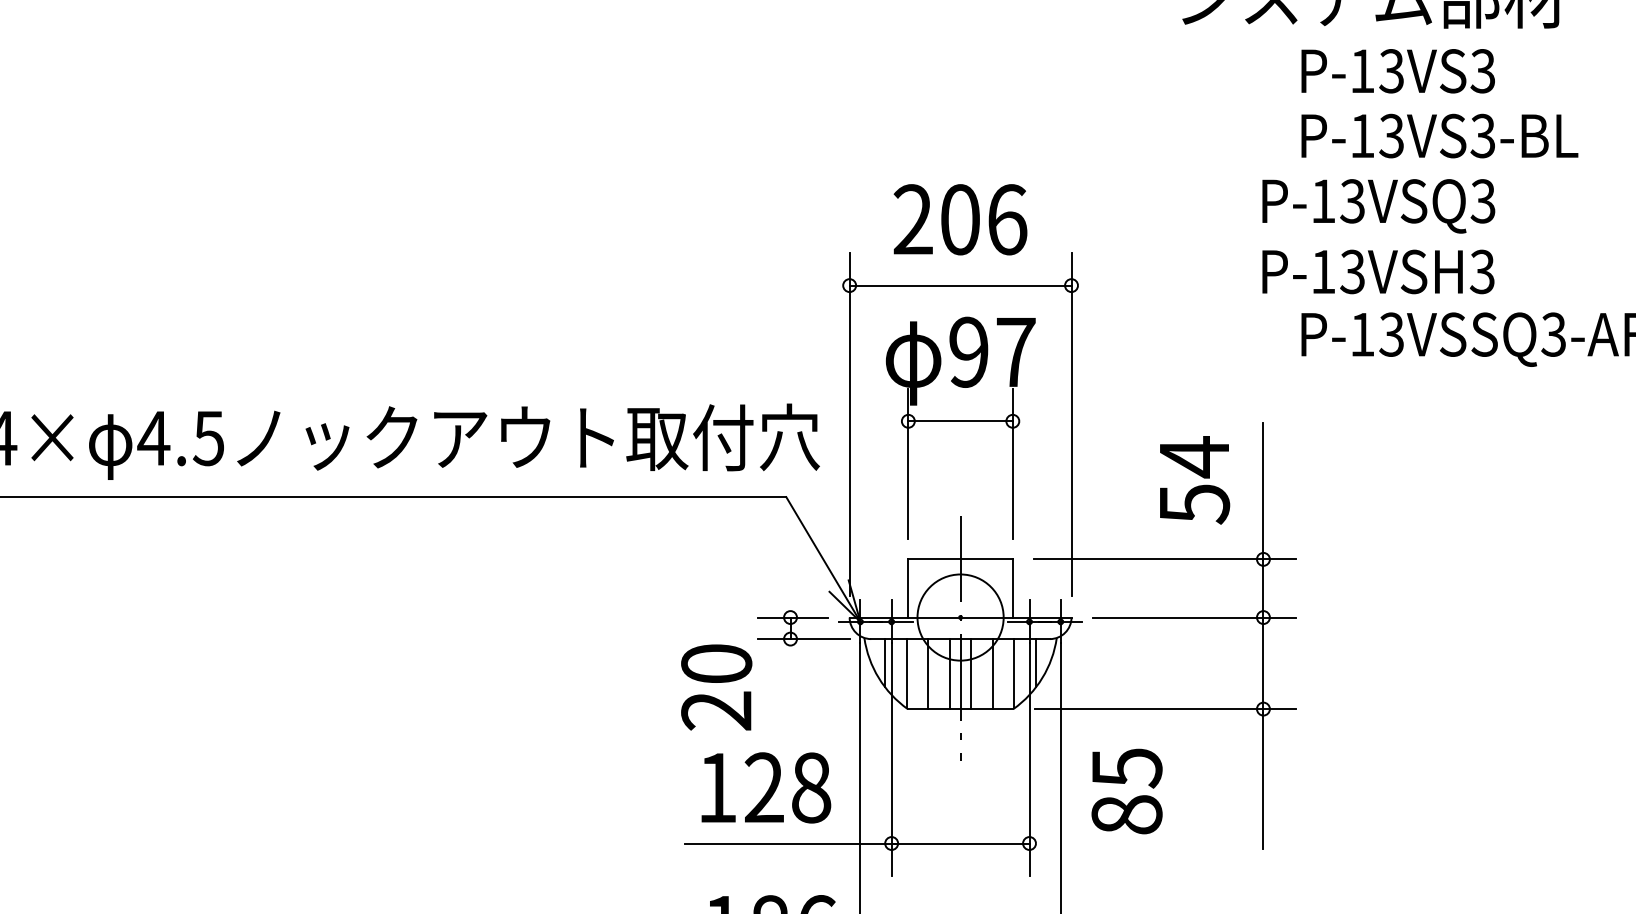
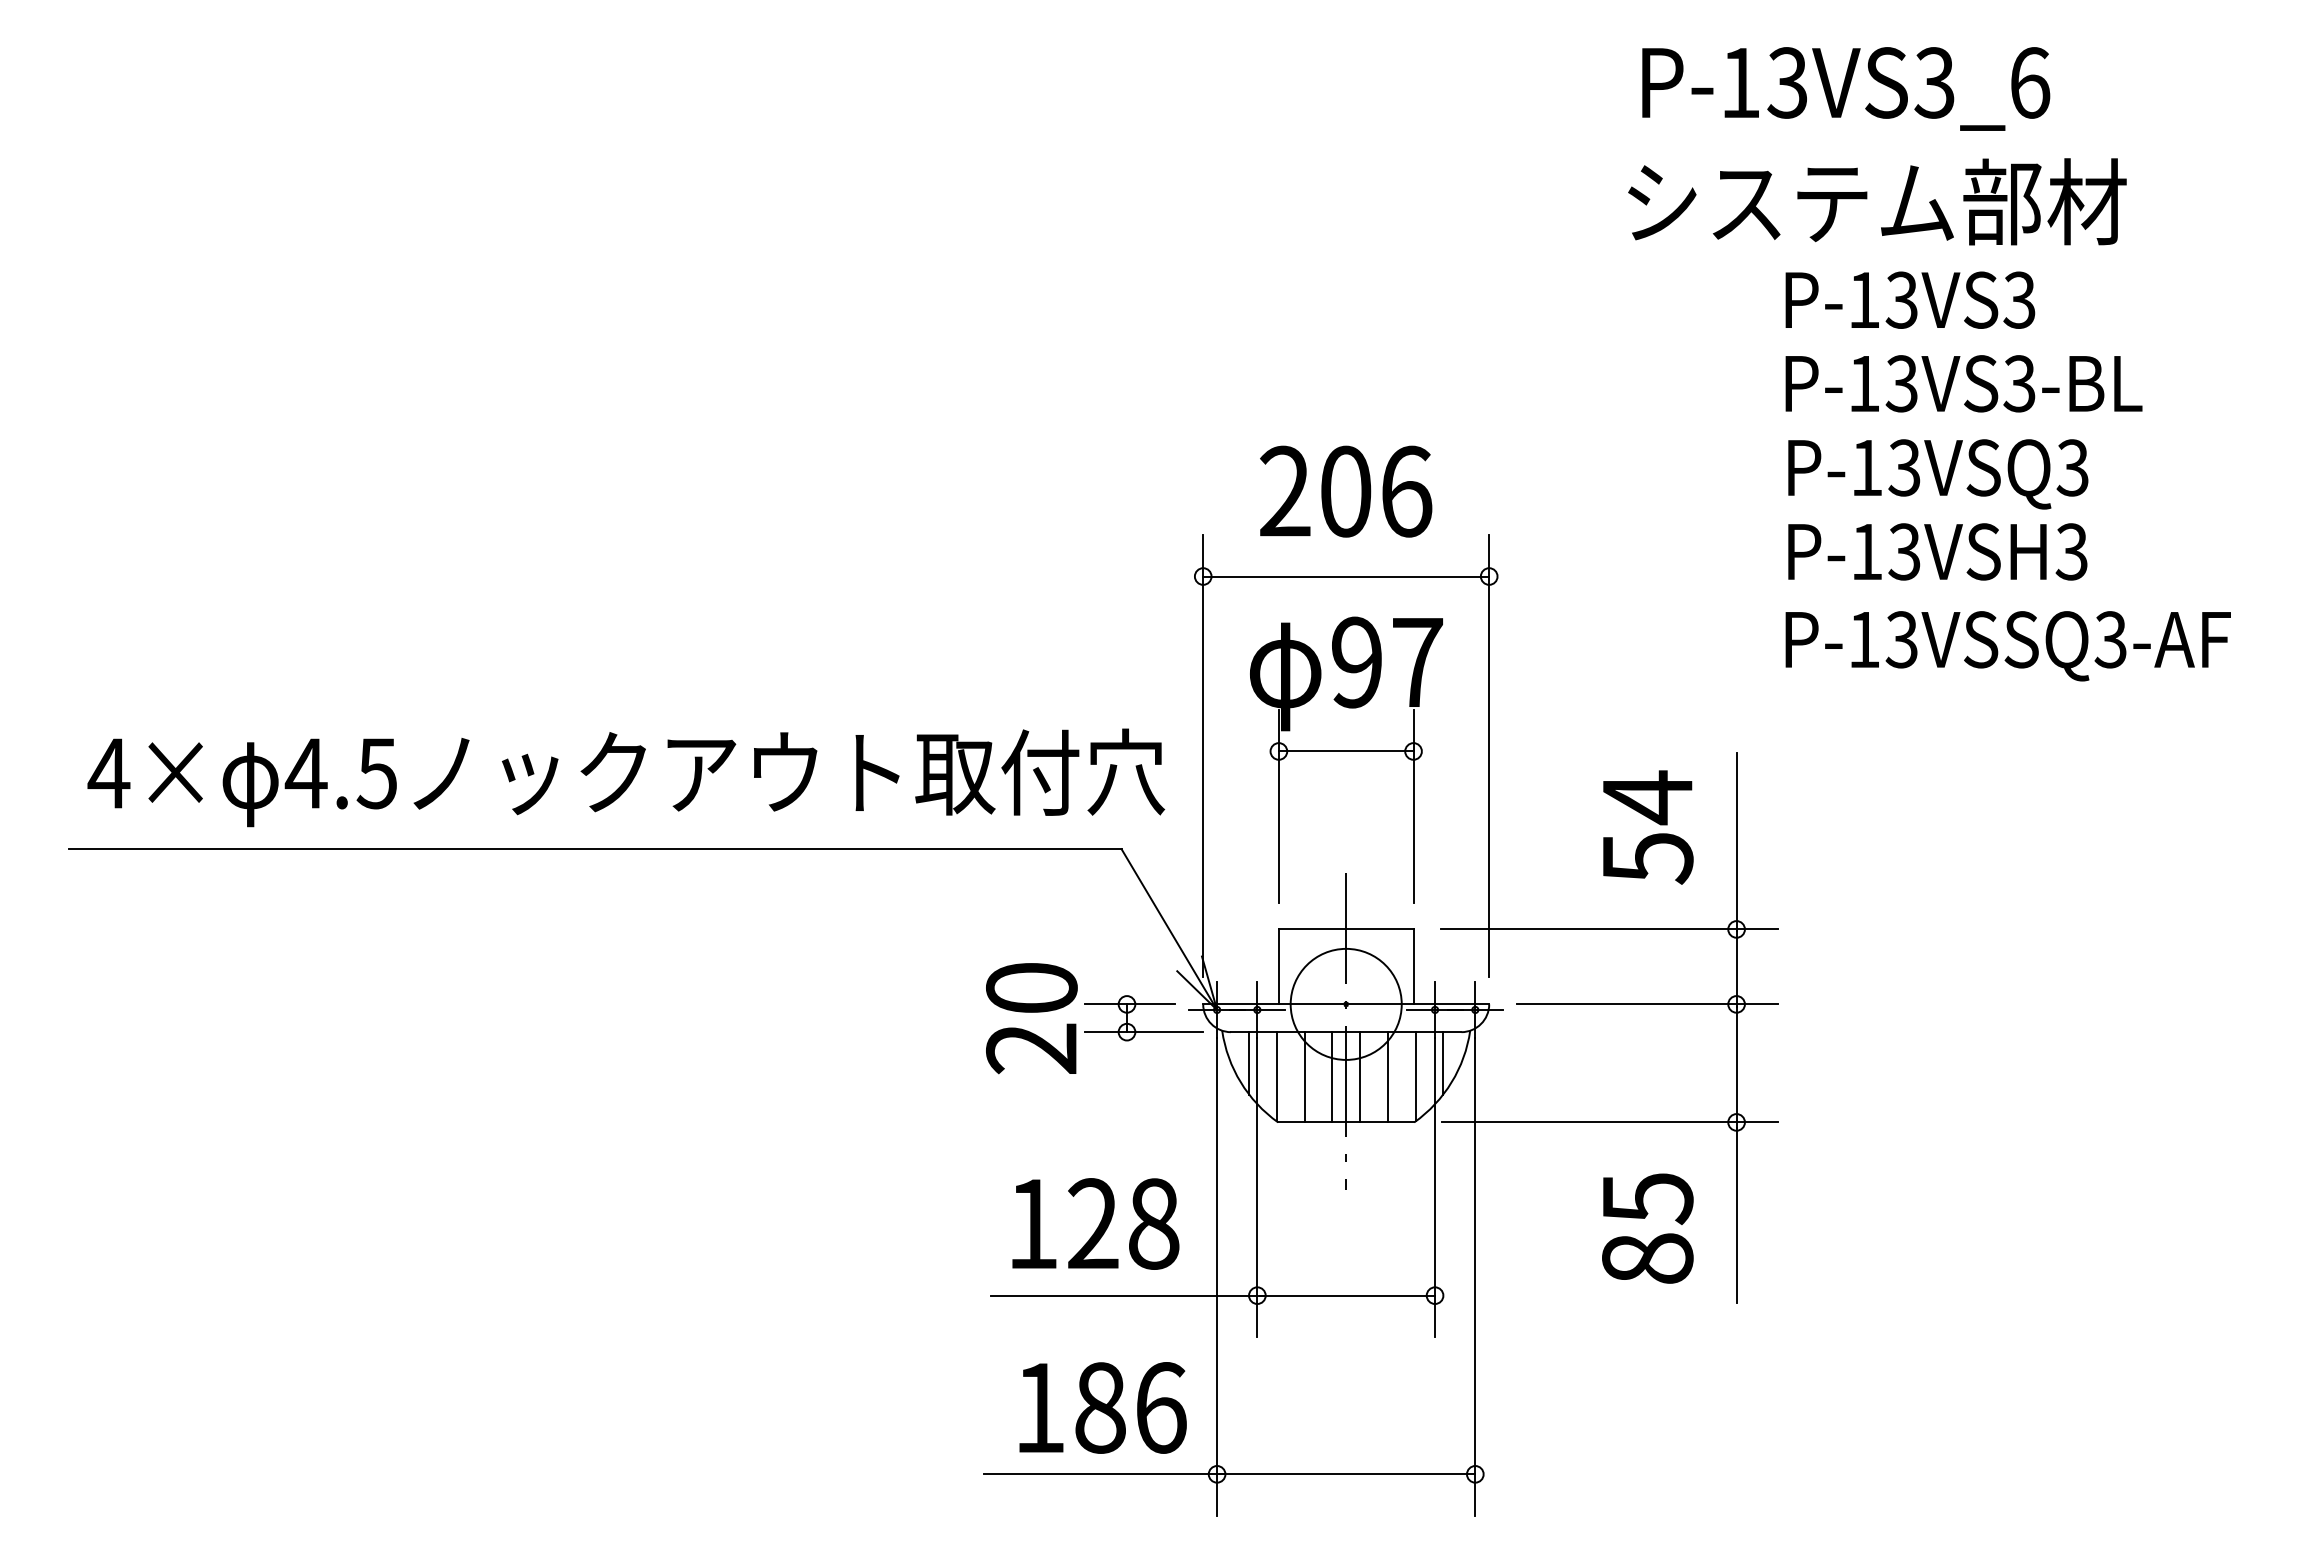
text: (1378, 206) -> (1938, 474), moved
text: (1378, 271) -> (1937, 551), moved
text: (716, 687) -> (1031, 1018), moved
text: (1126, 791) -> (1647, 1228), moved

